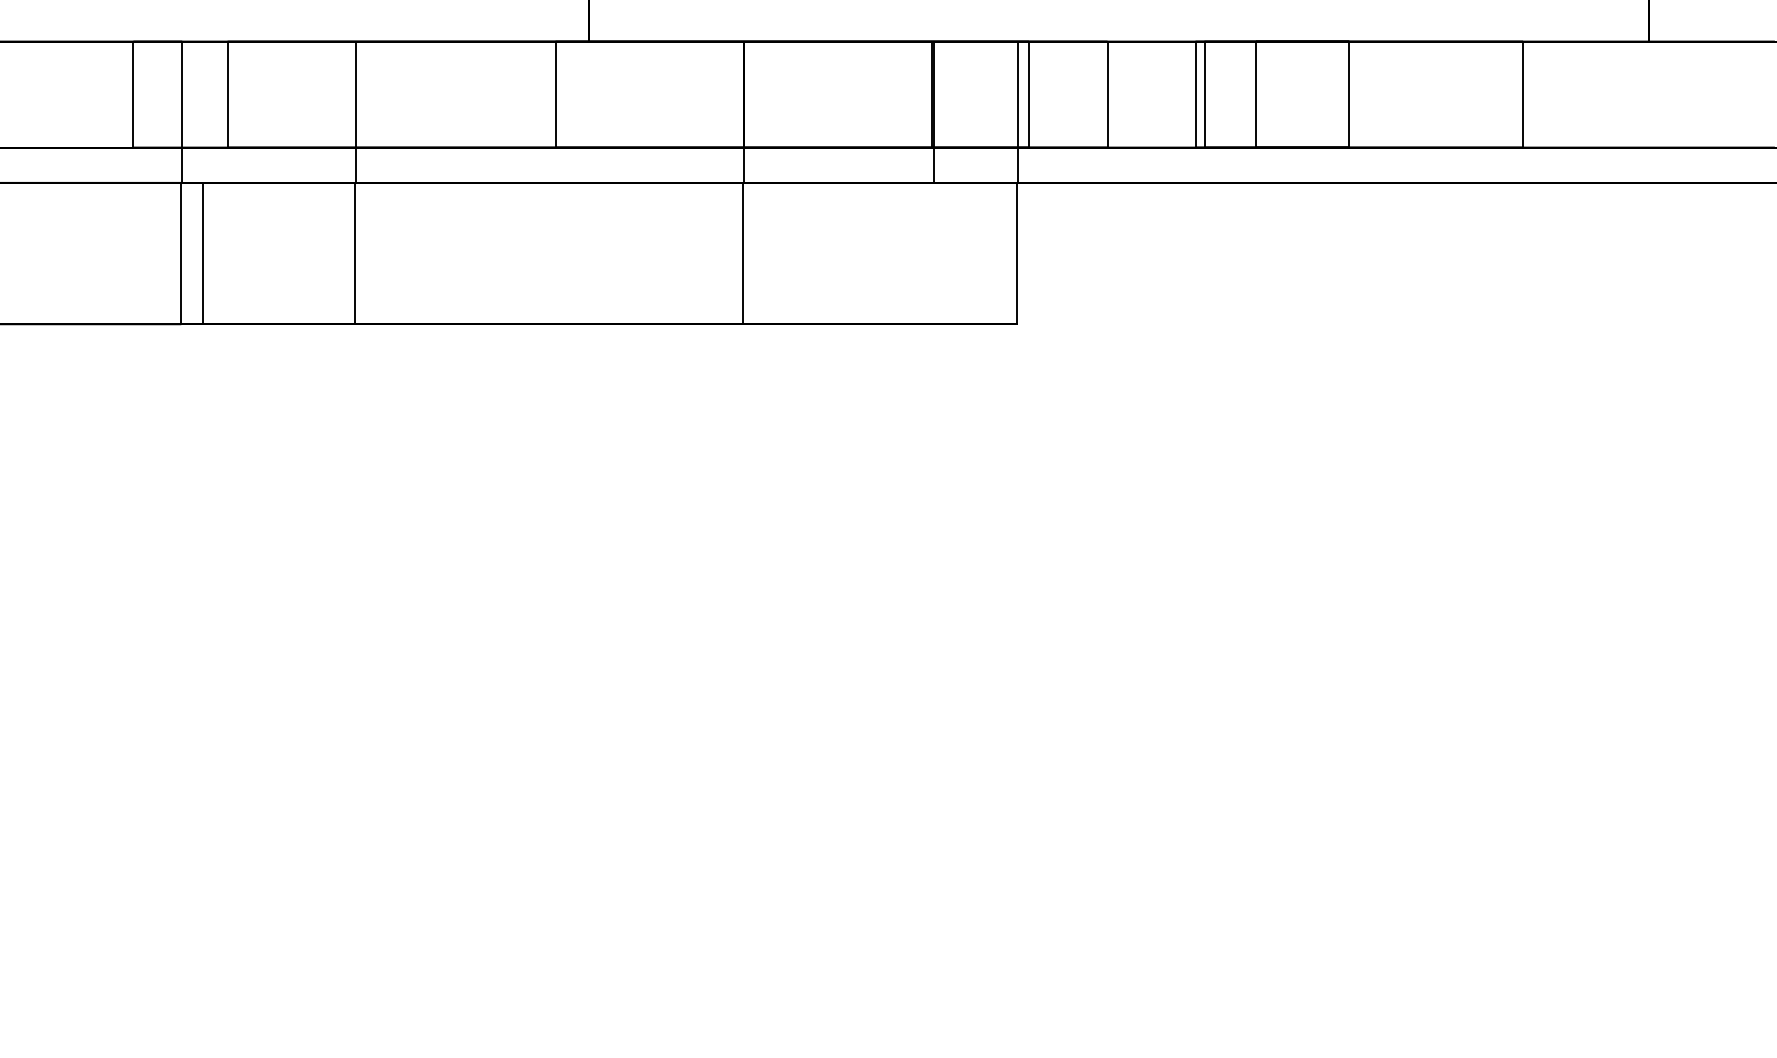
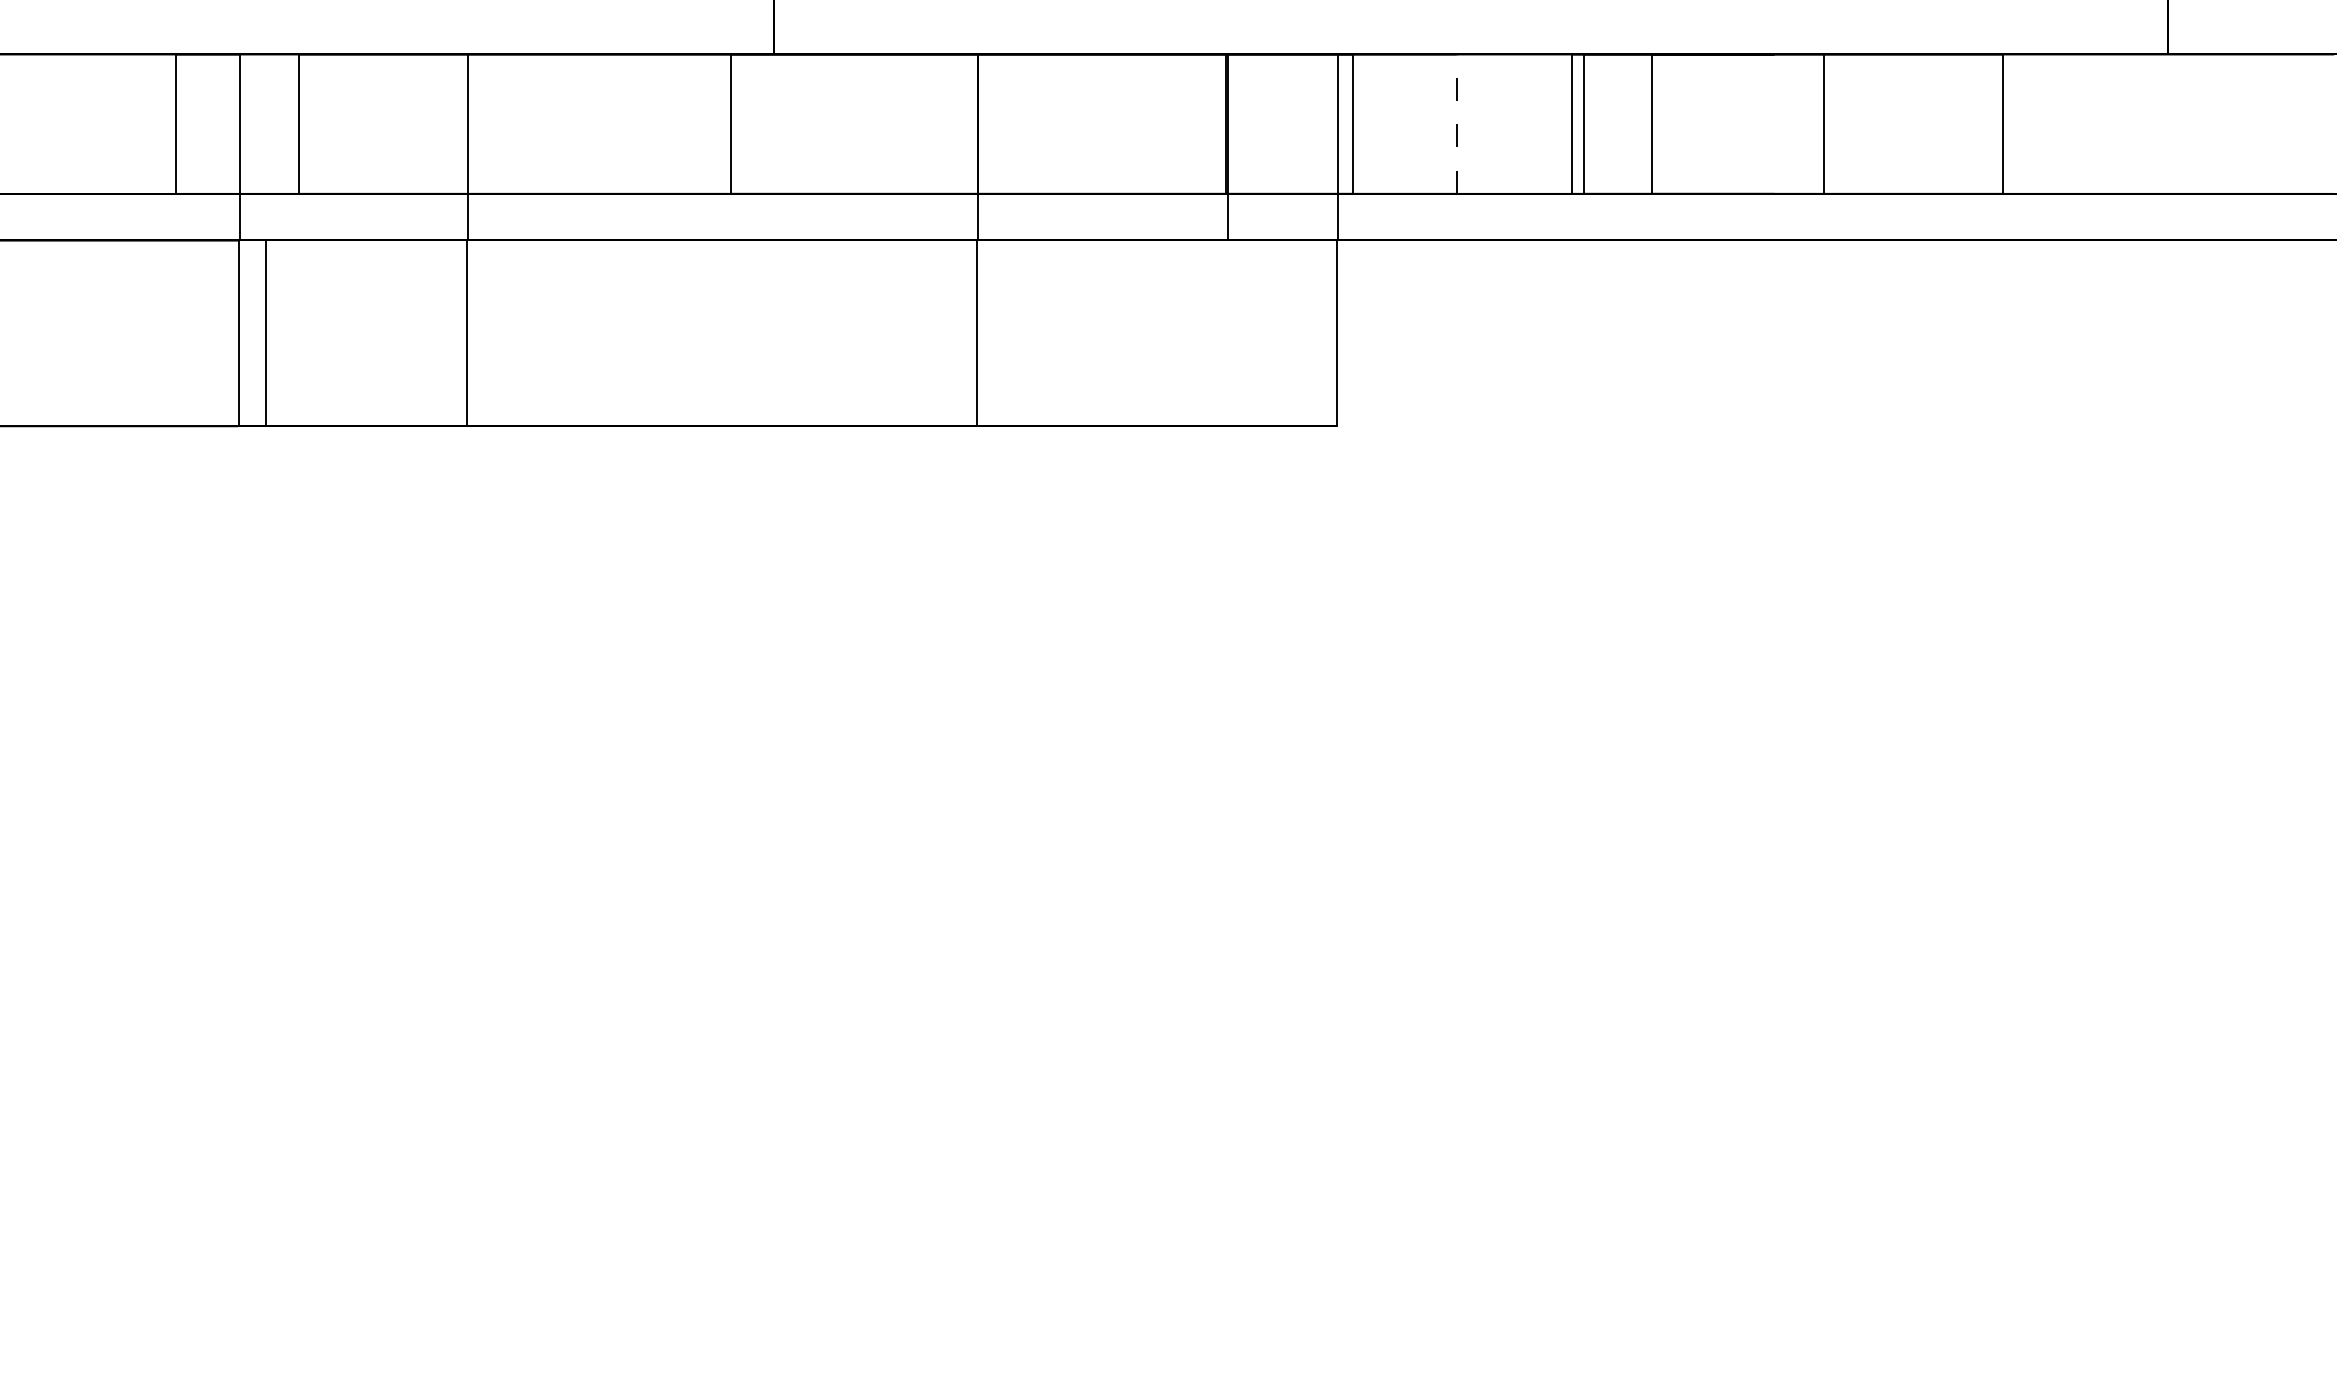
line: (1107, 94) -> (1456, 124), solid -> dashed
line: (1349, 94) -> (1823, 123), moved

